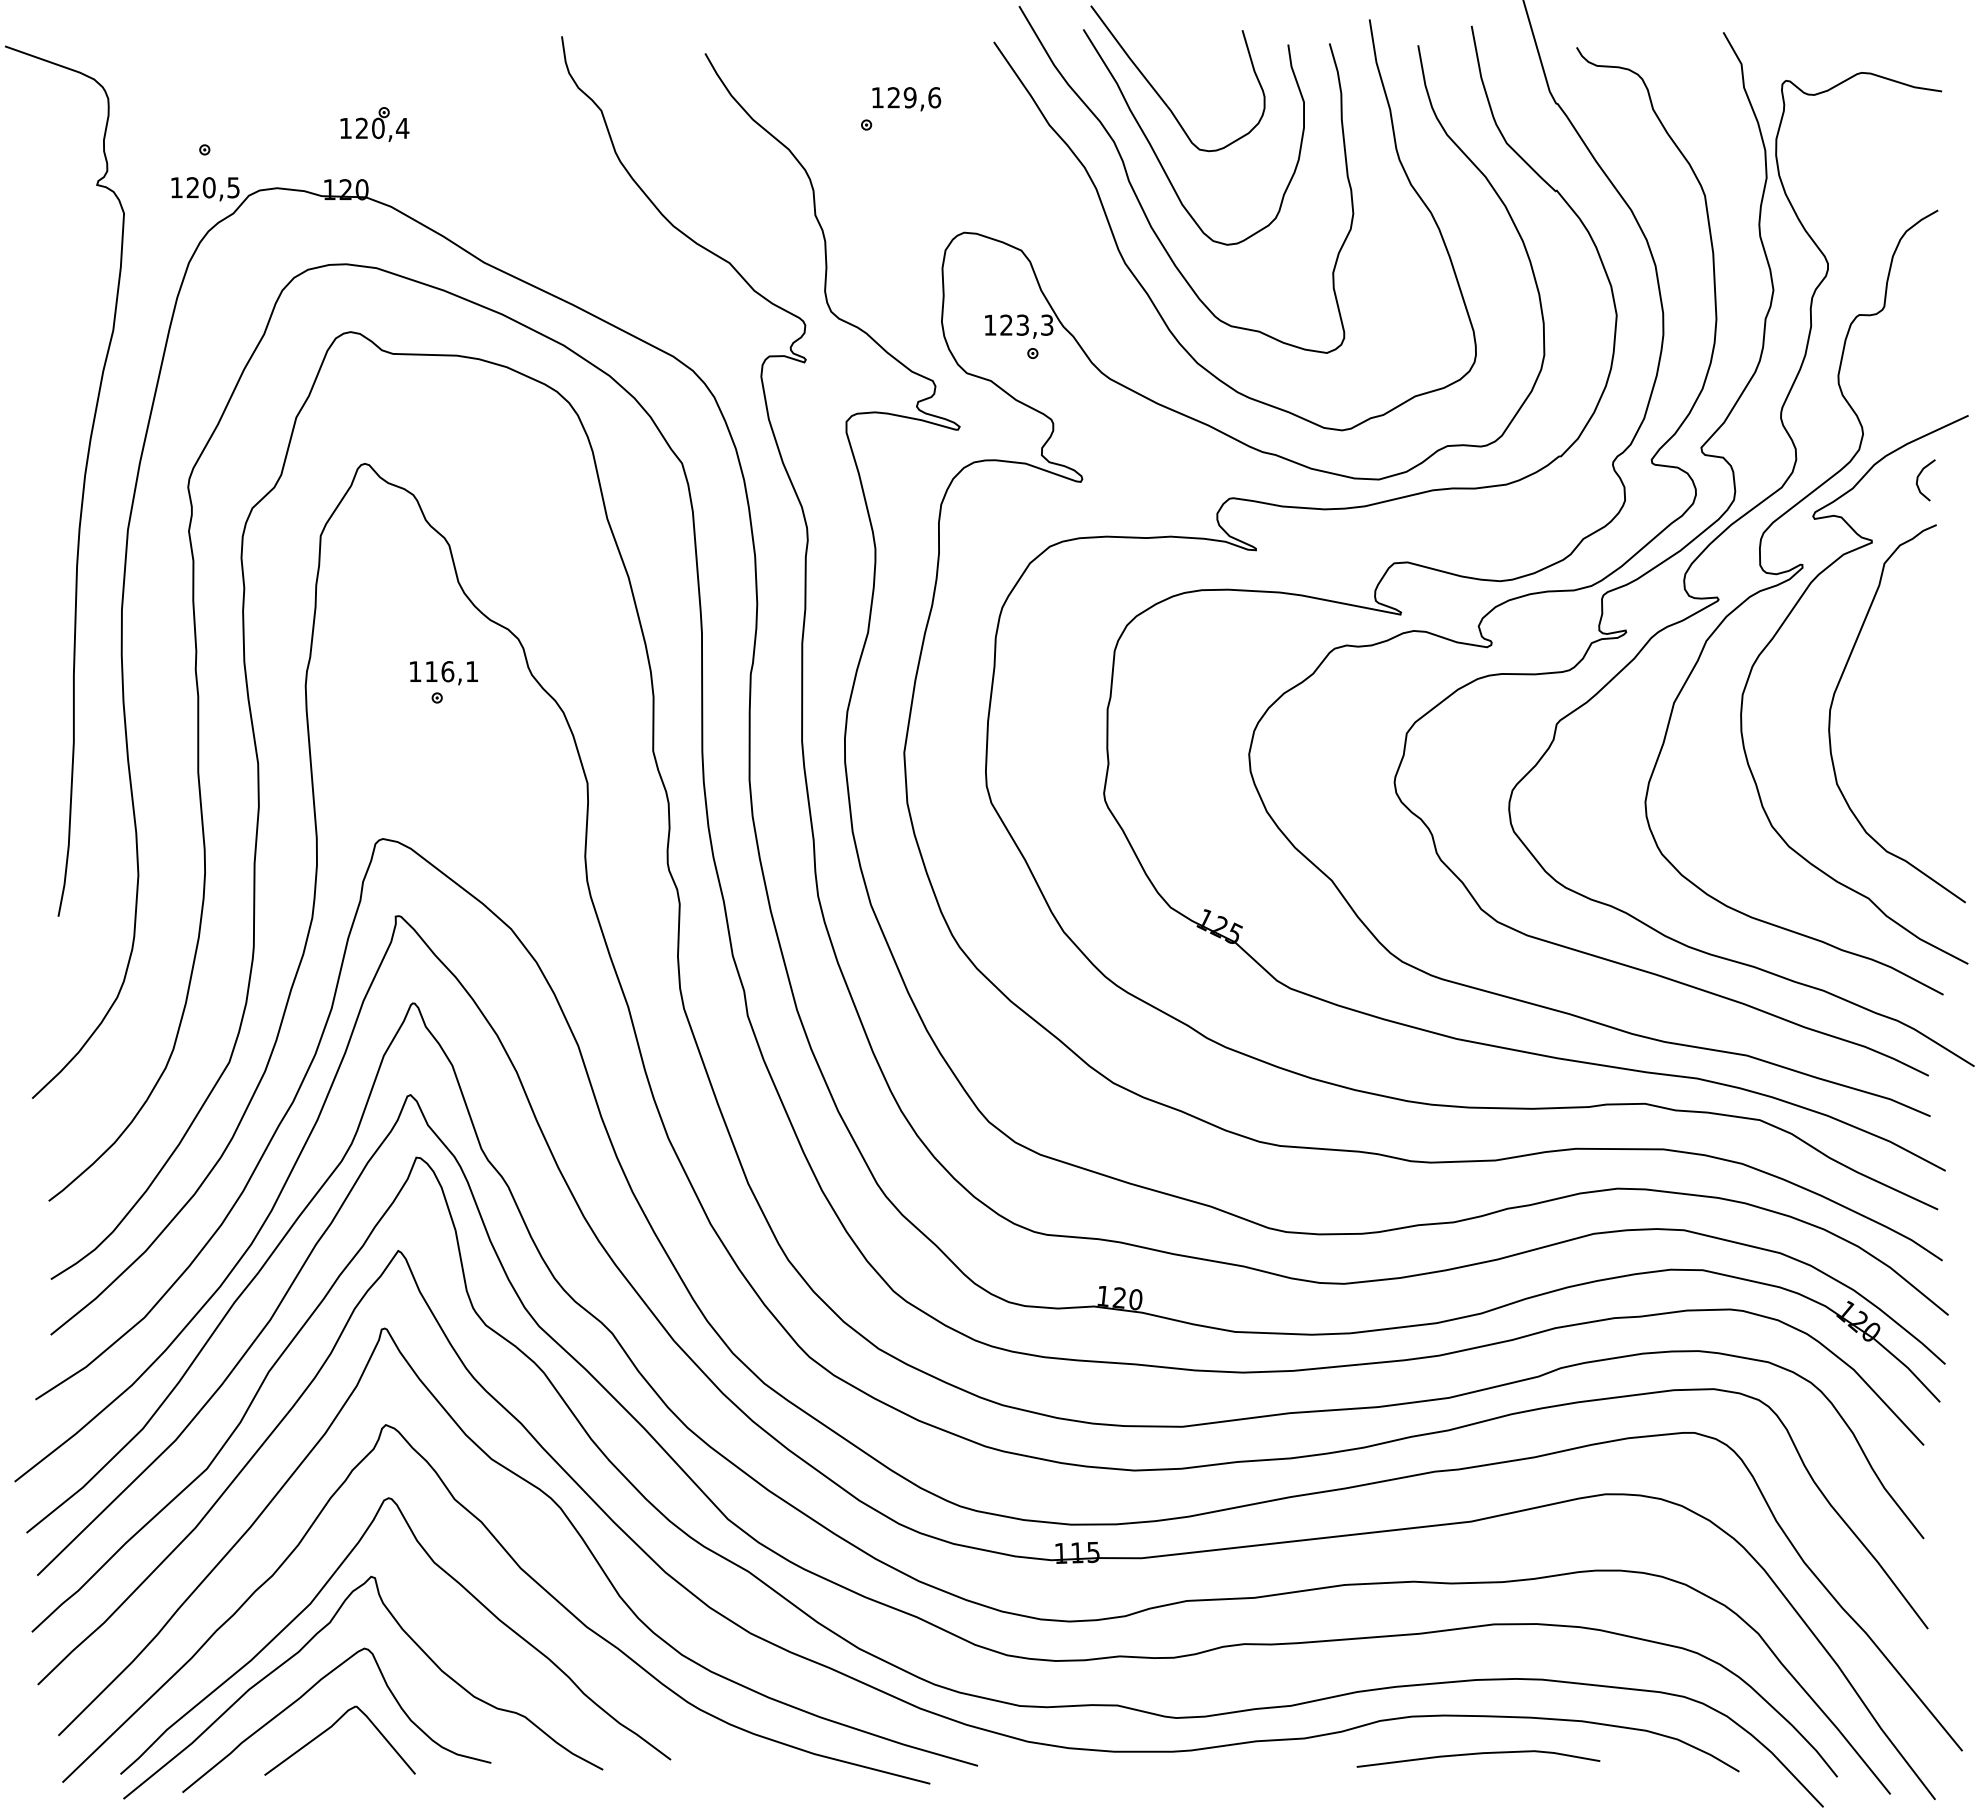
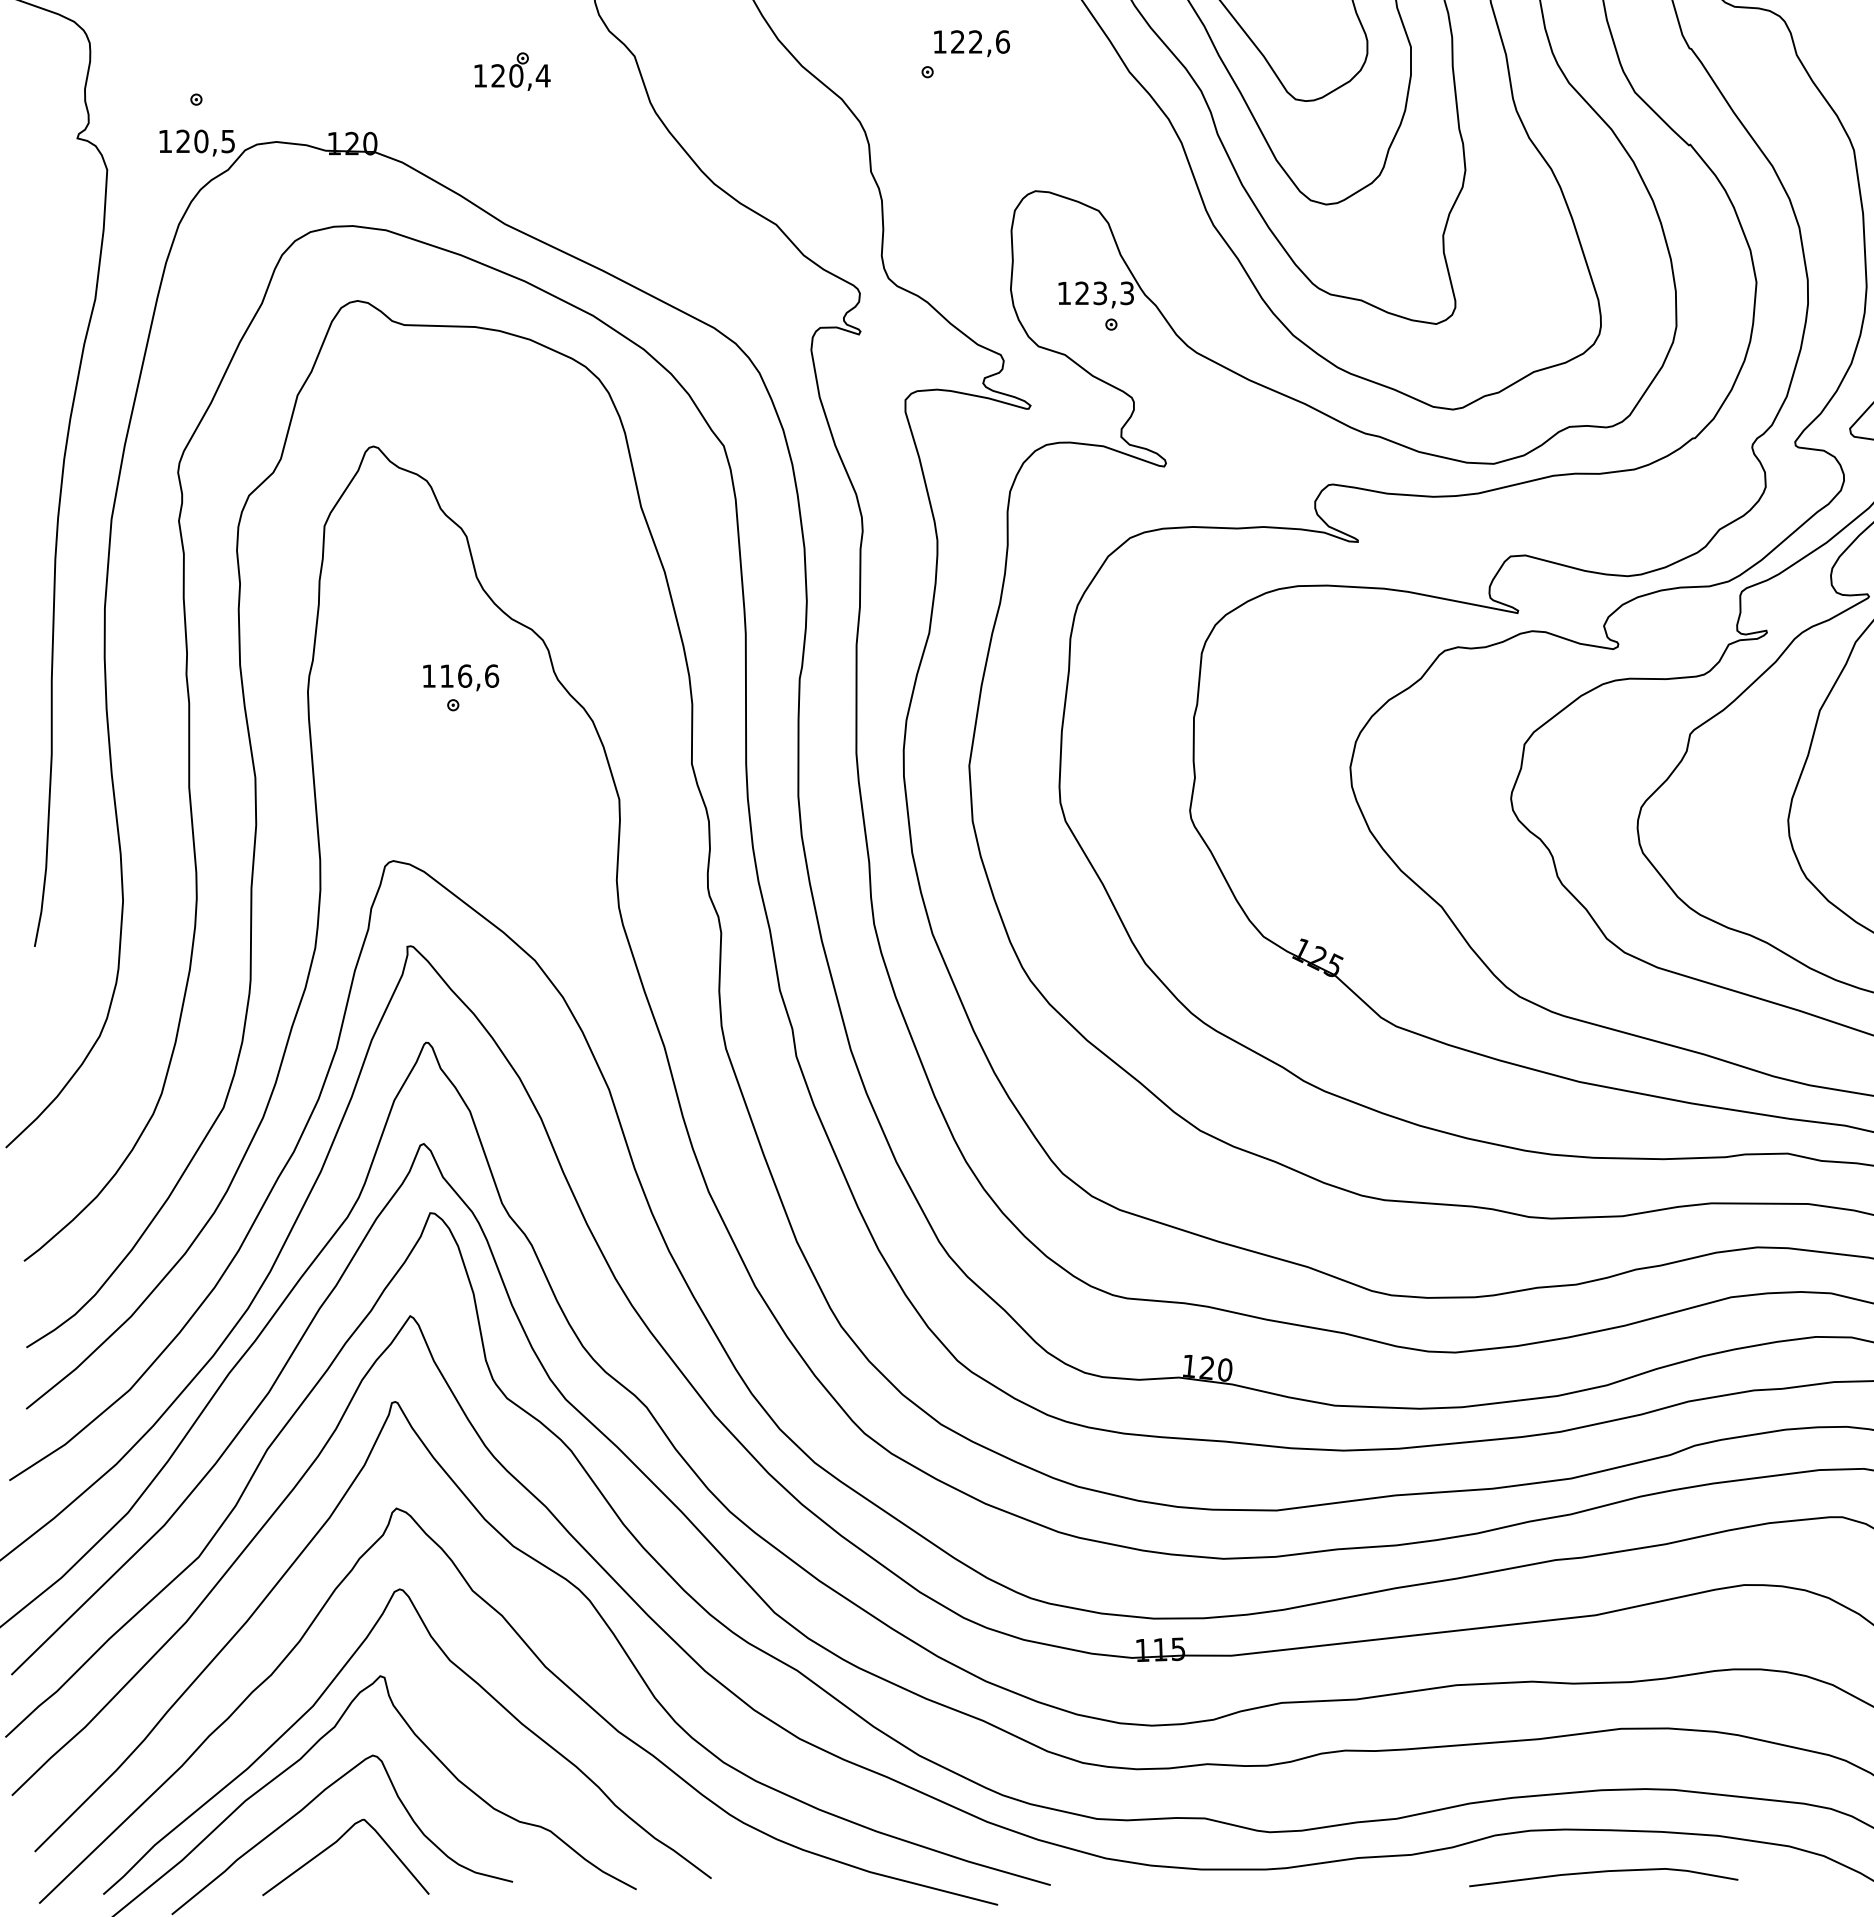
text: (909, 97) -> (975, 41), 129,6 -> 122,6
part: (374, 124) -> (512, 71), moved
text: (472, 671) -> (492, 675), 116,1 -> 116,6

